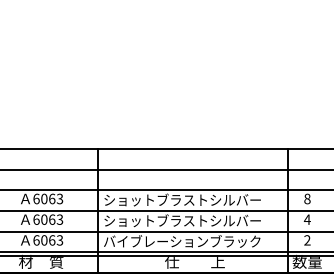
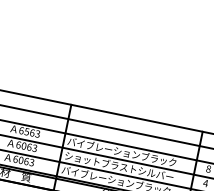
text: (44, 198) -> (27, 131), 6063 -> 6563
text: (182, 199) -> (122, 151), ショットブラストシルバー -> バイブレーションブラック

